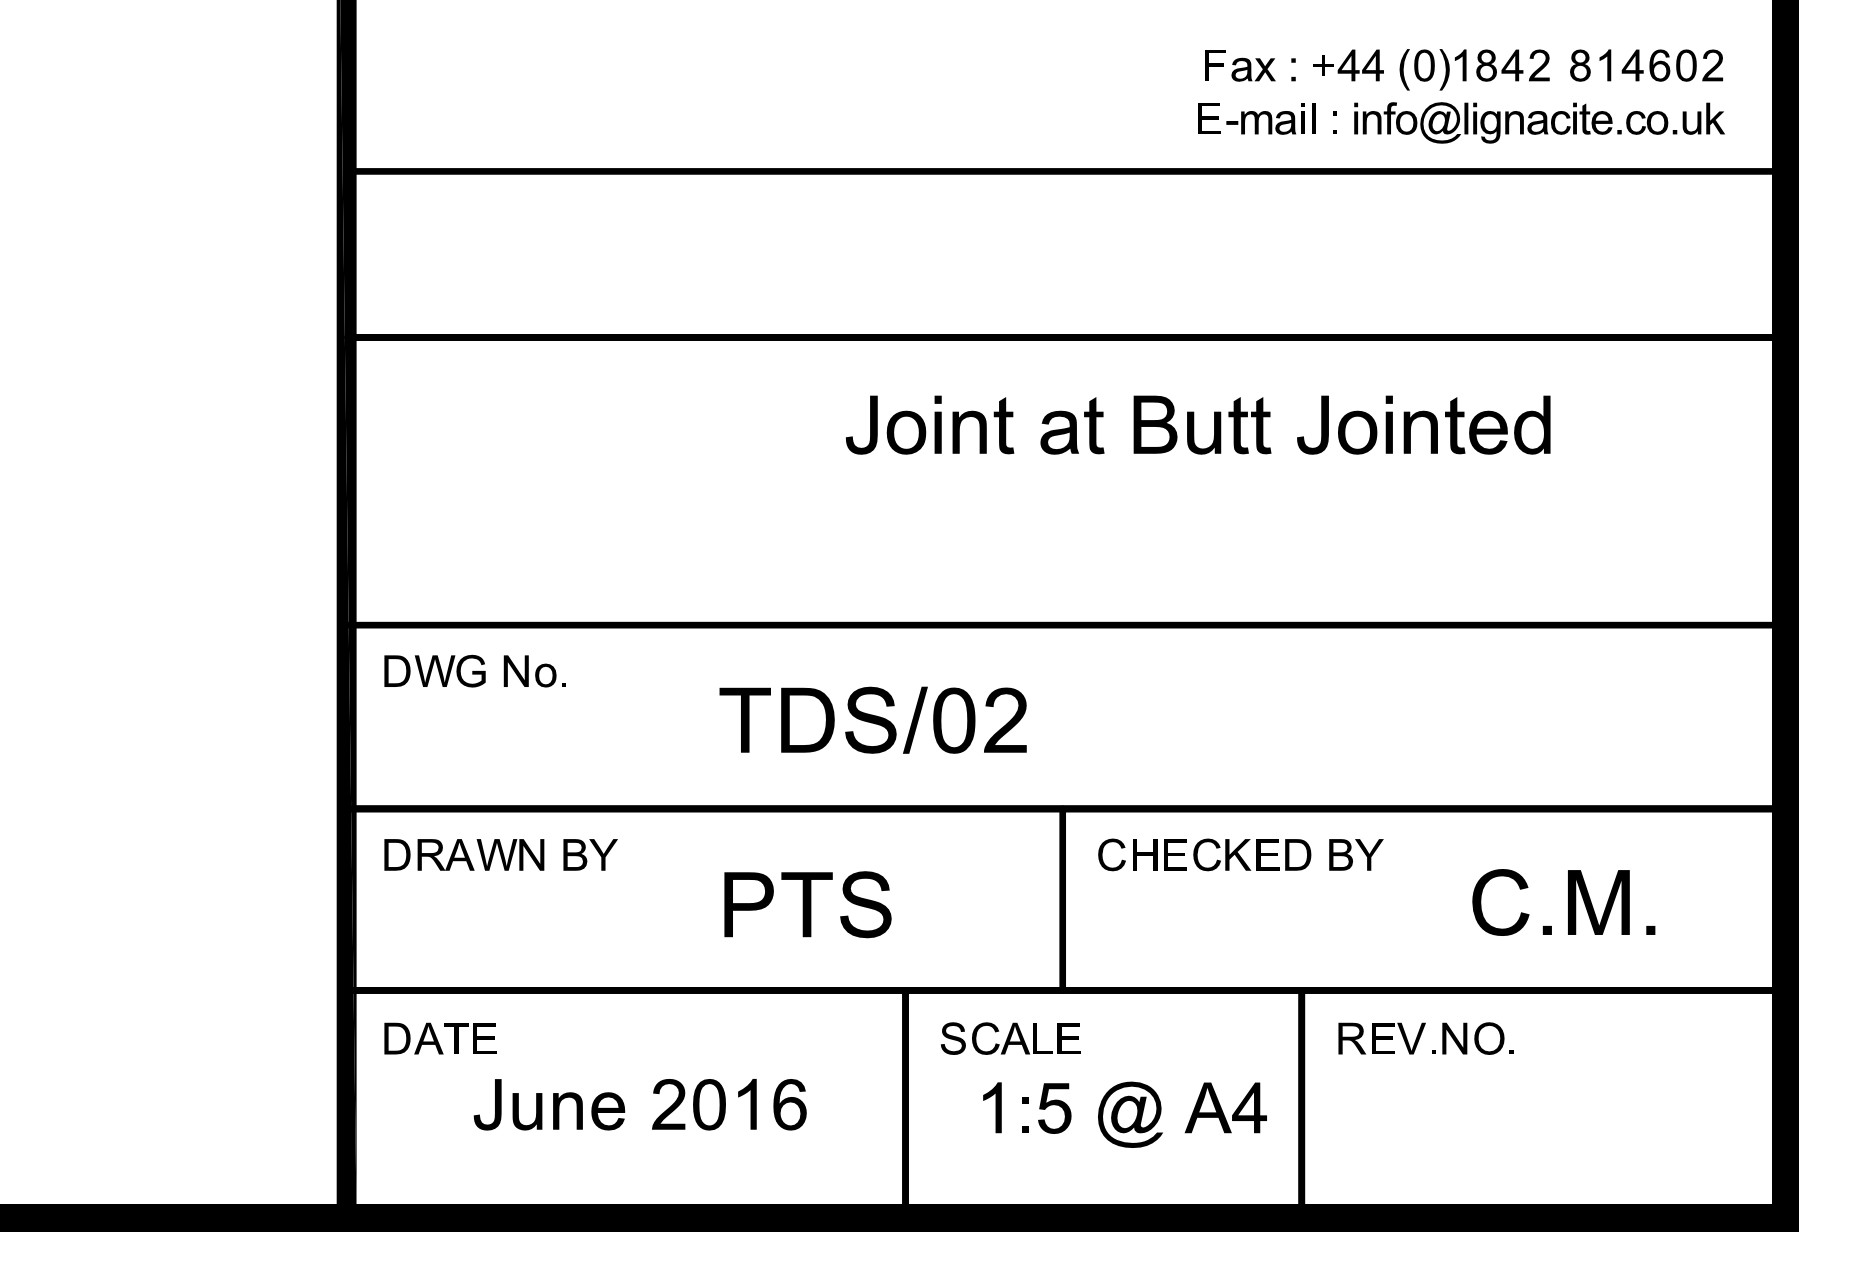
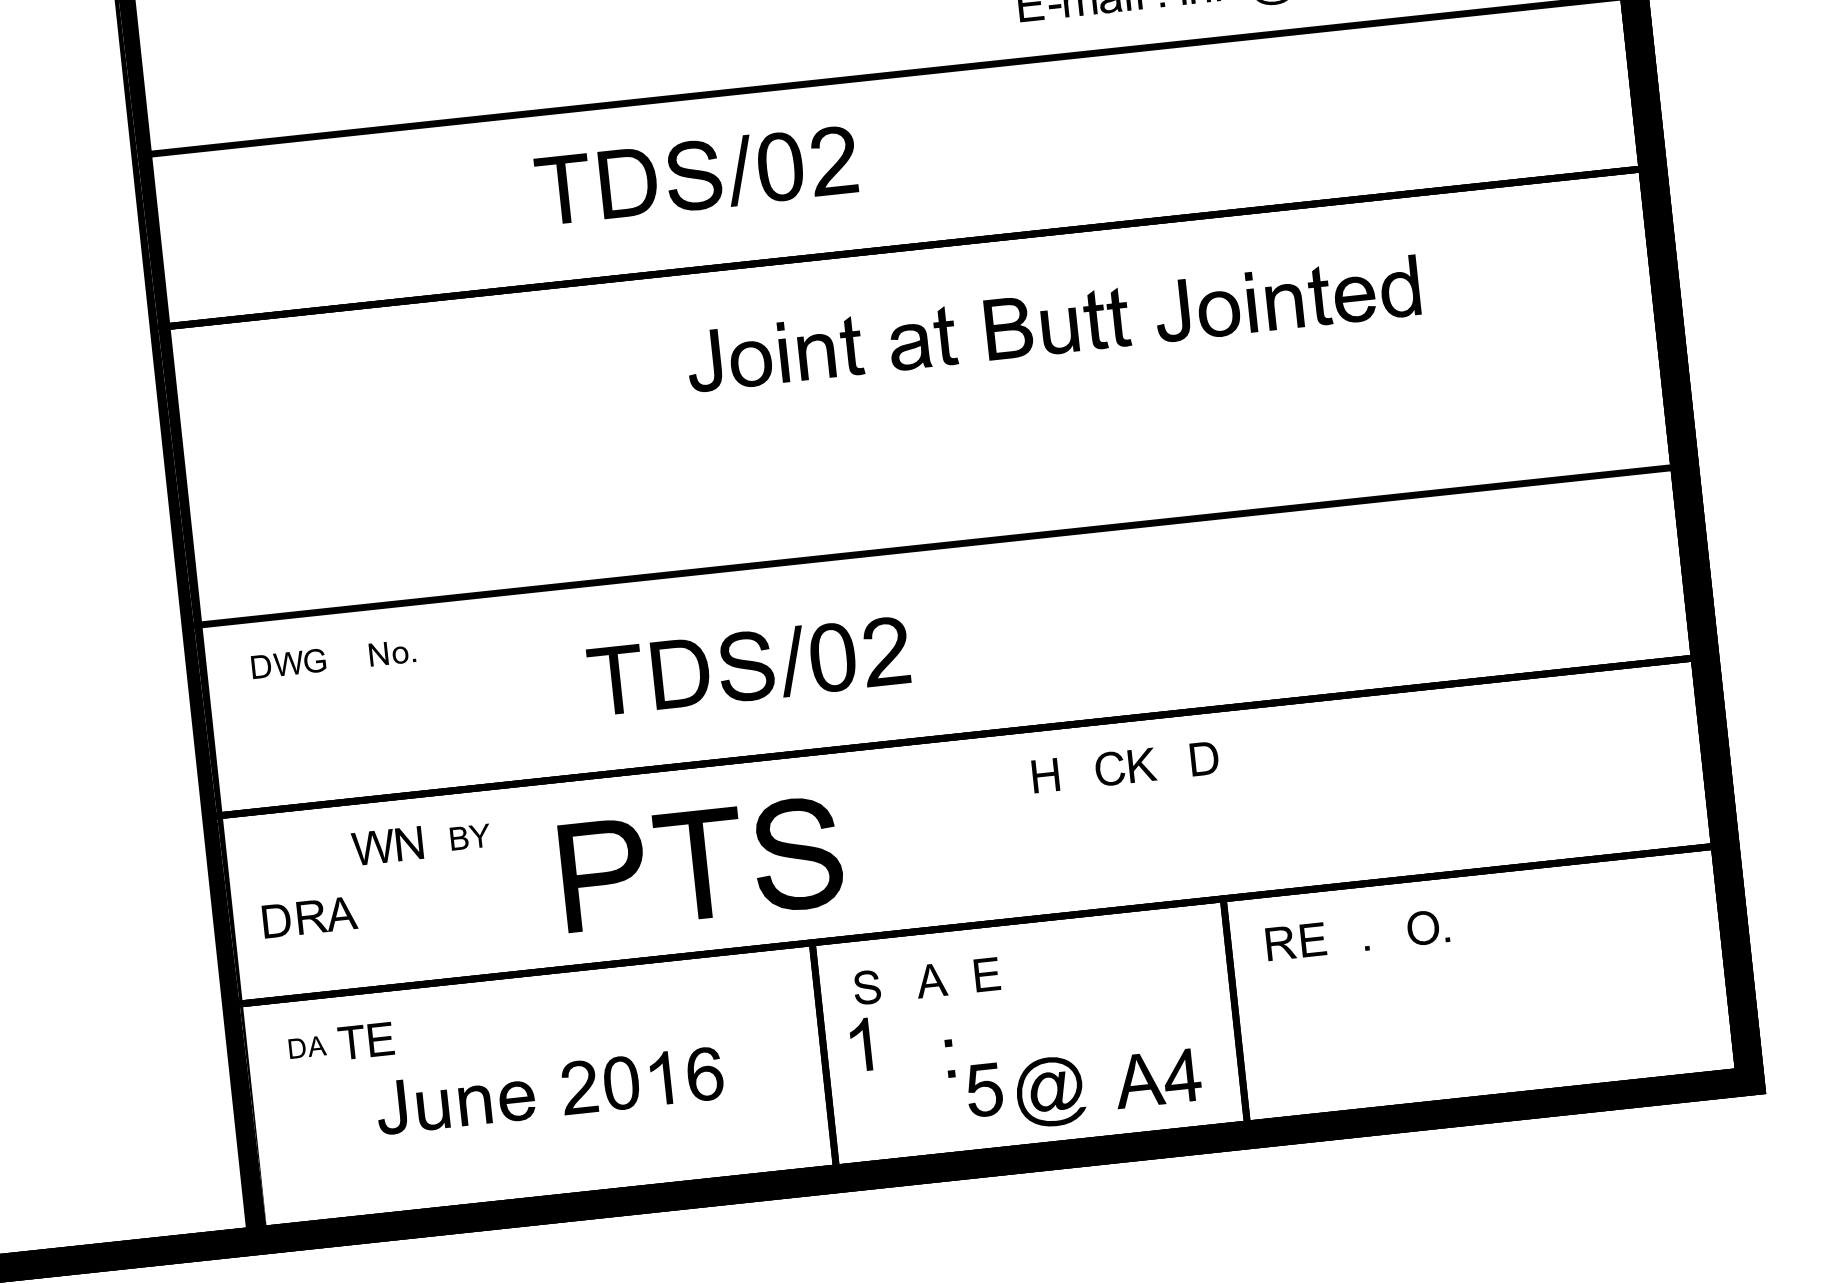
part: (872, 246) -> (695, 174), added
part: (434, 670) -> (288, 663), size x0.7
part: (534, 671) -> (391, 653), size x0.7
part: (429, 854) -> (310, 916), moved
part: (590, 854) -> (470, 836), size x0.7
fill: (1112, 854) -> (1011, 778), removed
fill: (1175, 854) -> (1077, 771), removed
fill: (1268, 854) -> (1173, 761), removed
part: (1356, 854) -> (1265, 751), removed
fill: (1062, 899) -> (965, 831), removed
part: (1563, 902) -> (1485, 778), removed
part: (807, 904) -> (701, 864), size x1.6
part: (413, 1038) -> (307, 1047), size x0.6
fill: (985, 1038) -> (900, 983), removed
fill: (1042, 1038) -> (959, 977), removed
fill: (1411, 1038) -> (1342, 936), removed
fill: (1454, 1038) -> (1387, 931), removed
part: (992, 1107) -> (860, 1044), moved
part: (1225, 1107) -> (1157, 1078), moved
part: (1054, 1108) -> (984, 1090), moved
part: (1130, 1114) -> (1050, 1091), moved

